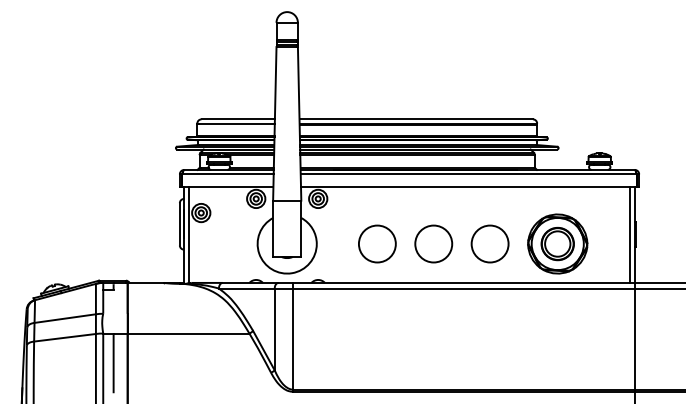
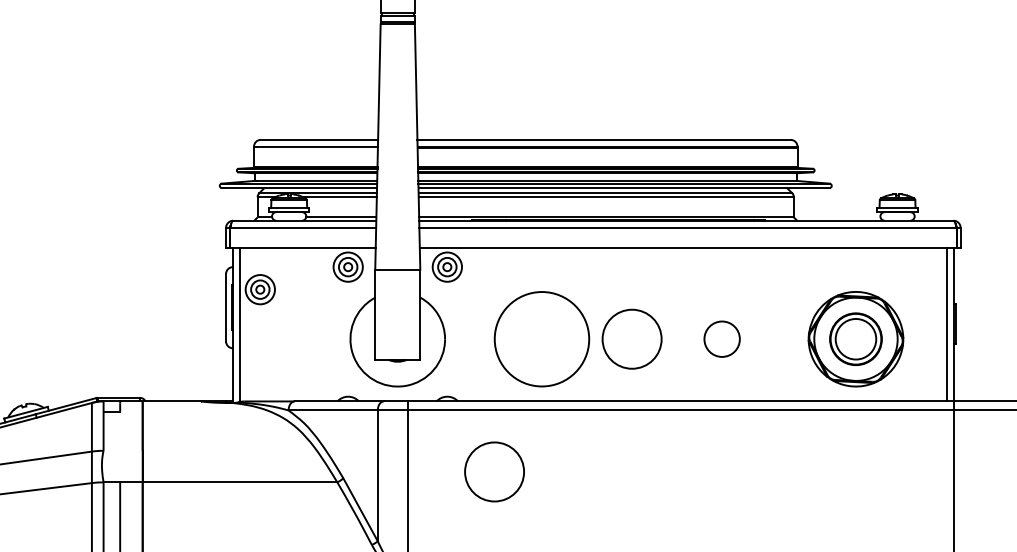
circle: (376, 243) -> (540, 338), size x1.6
circle: (489, 243) -> (721, 338), size x0.6
part: (557, 243) -> (855, 338), moved
circle: (347, 326) -> (494, 471), added

